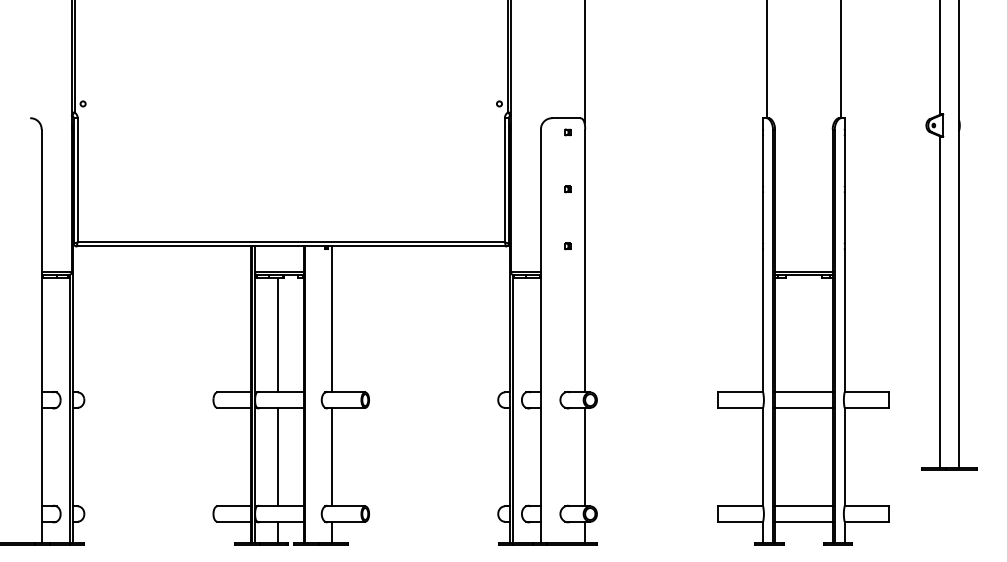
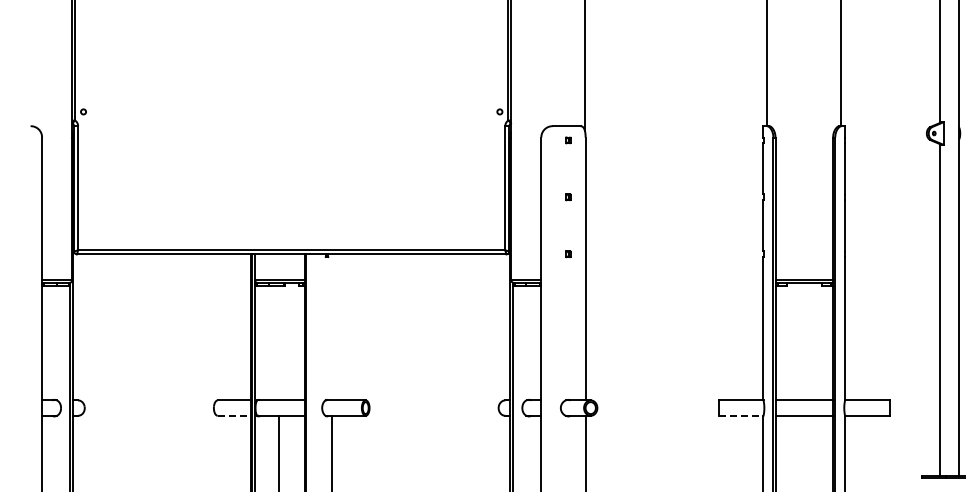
line: (331, 319) -> (331, 327), removed
line: (278, 334) -> (278, 342), removed
line: (234, 407) -> (234, 415), solid -> dashed
line: (741, 407) -> (741, 415), solid -> dashed

